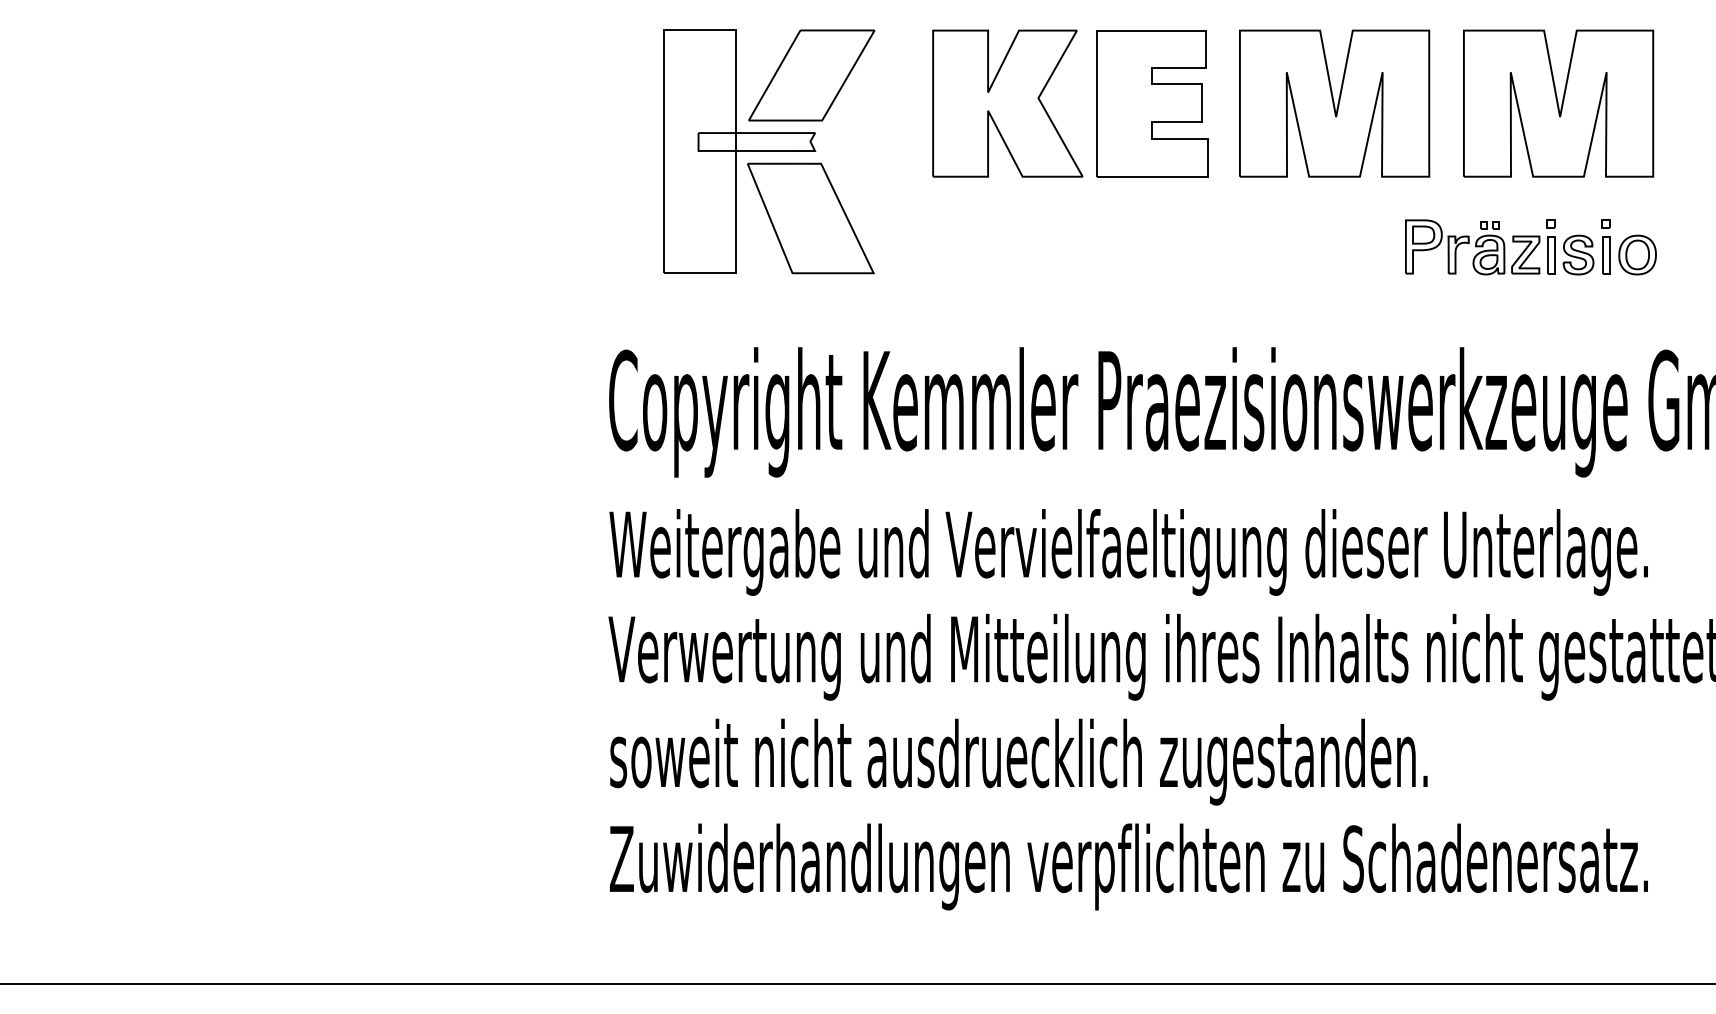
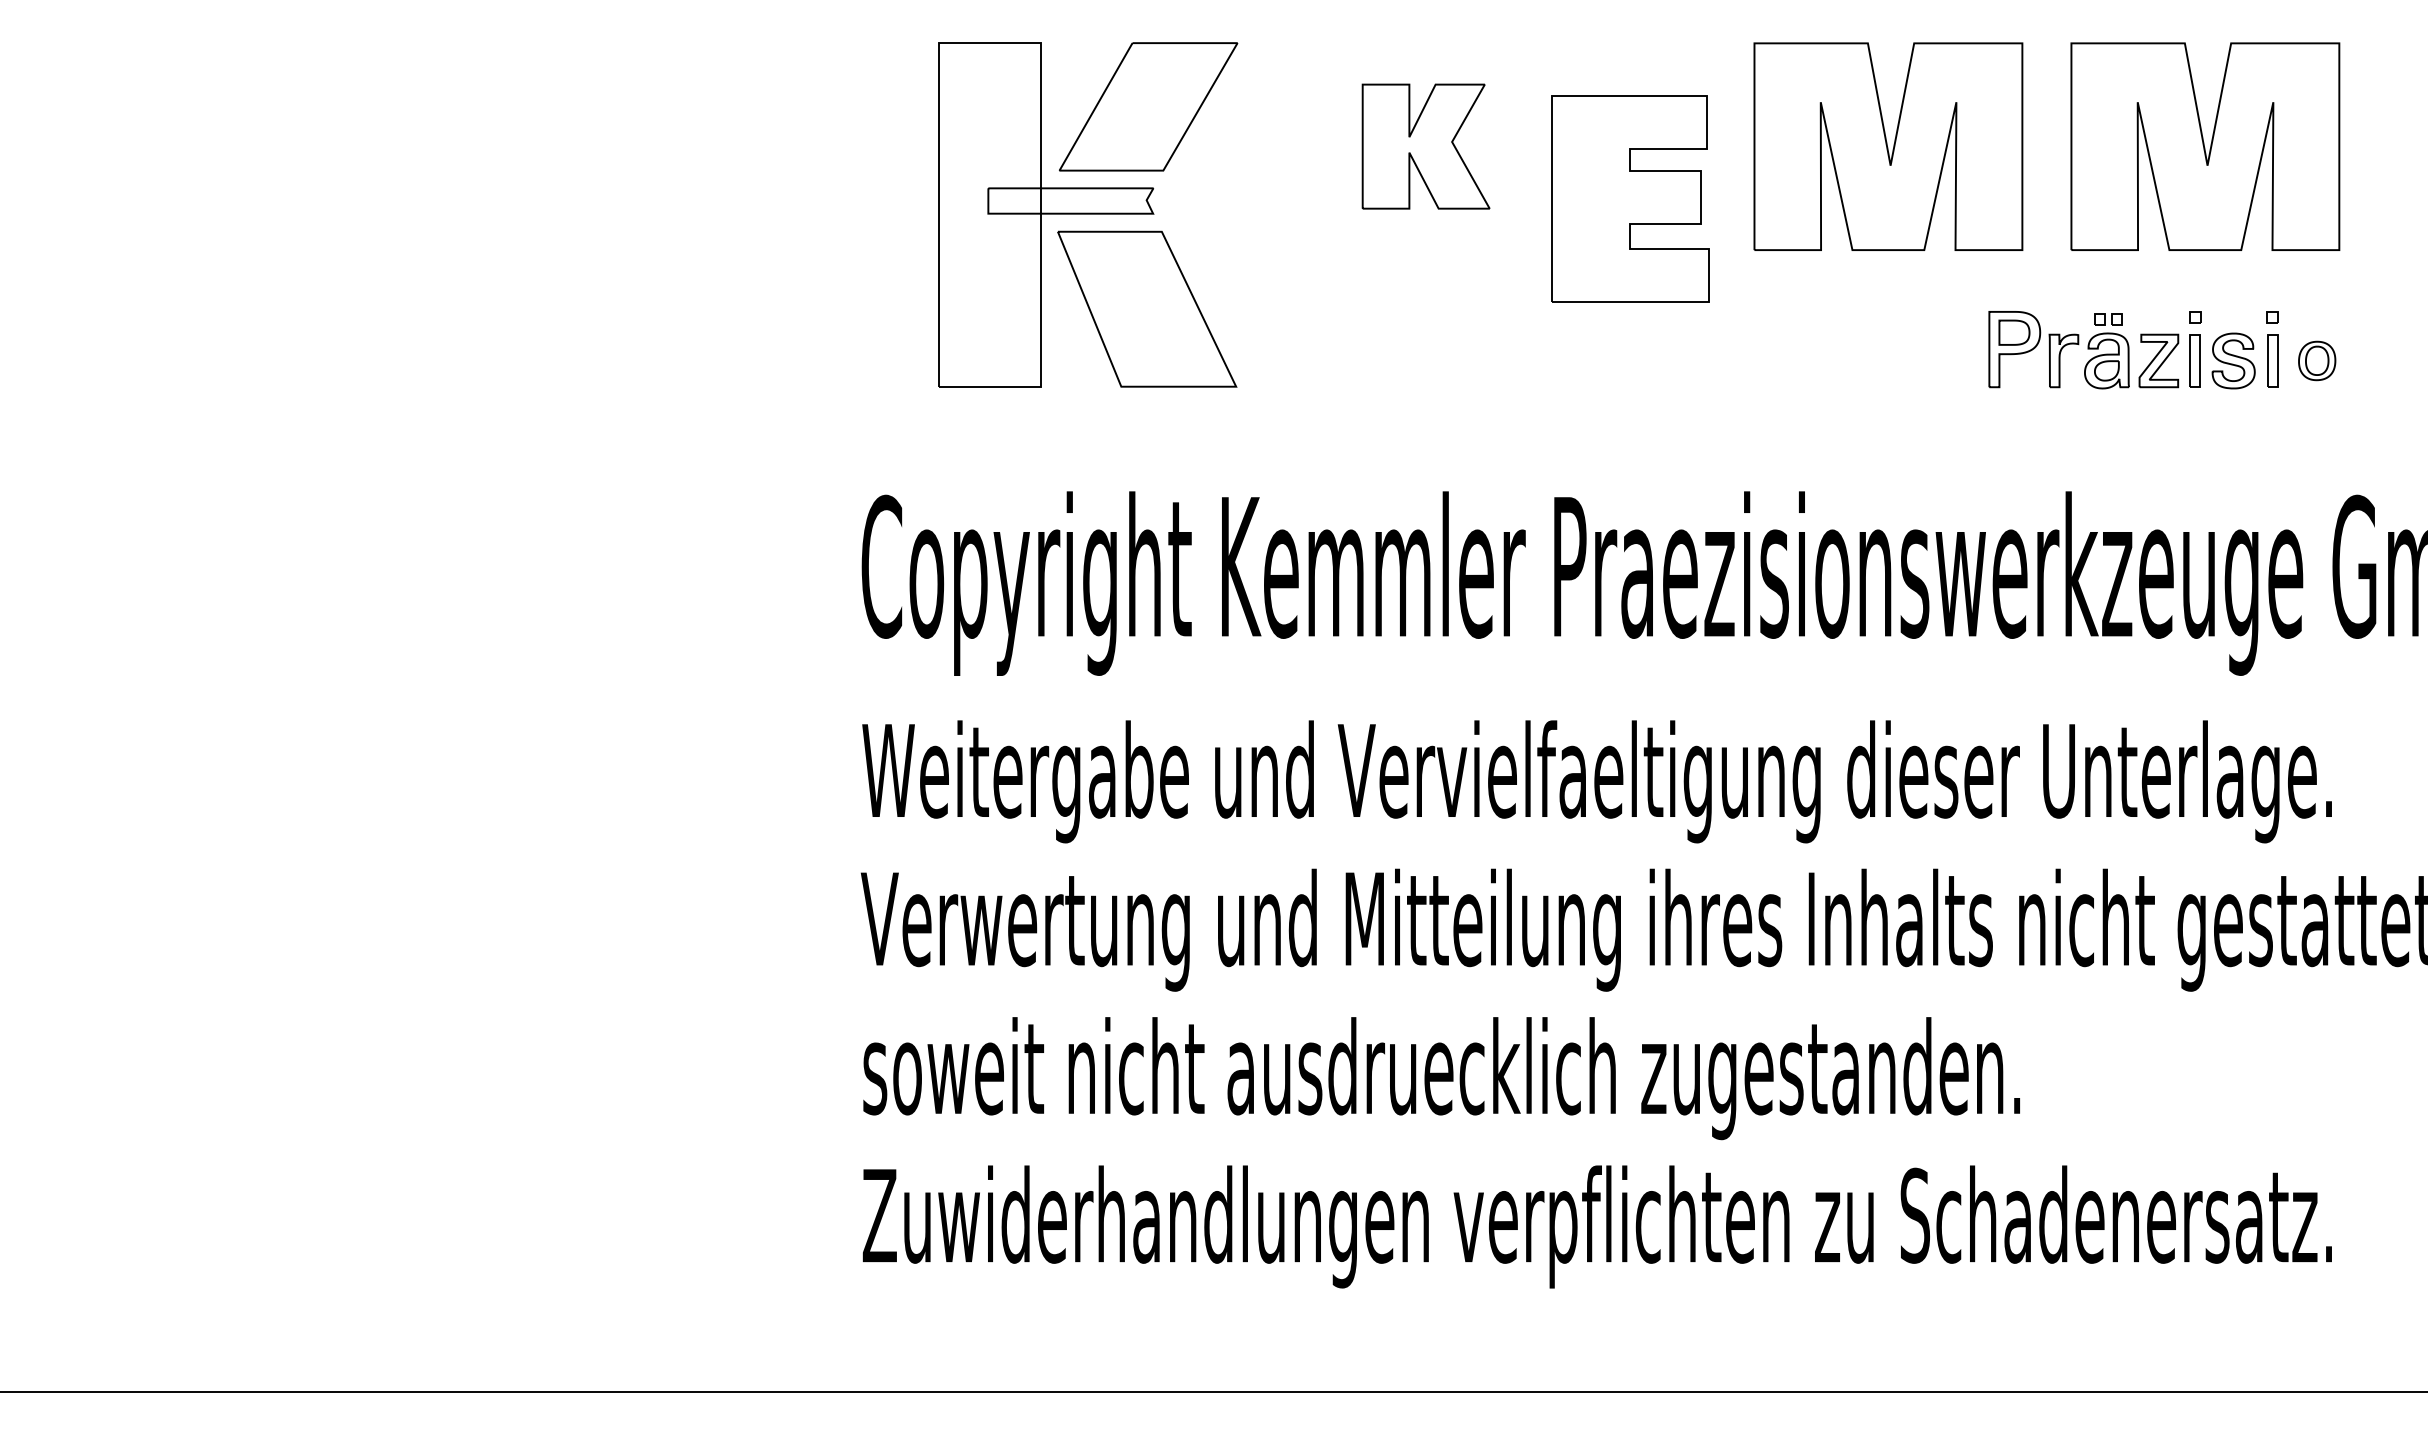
part: (1007, 103) -> (1425, 146), size x0.6
part: (1152, 103) -> (1630, 198), moved
part: (1637, 254) -> (2317, 360), size x0.7

